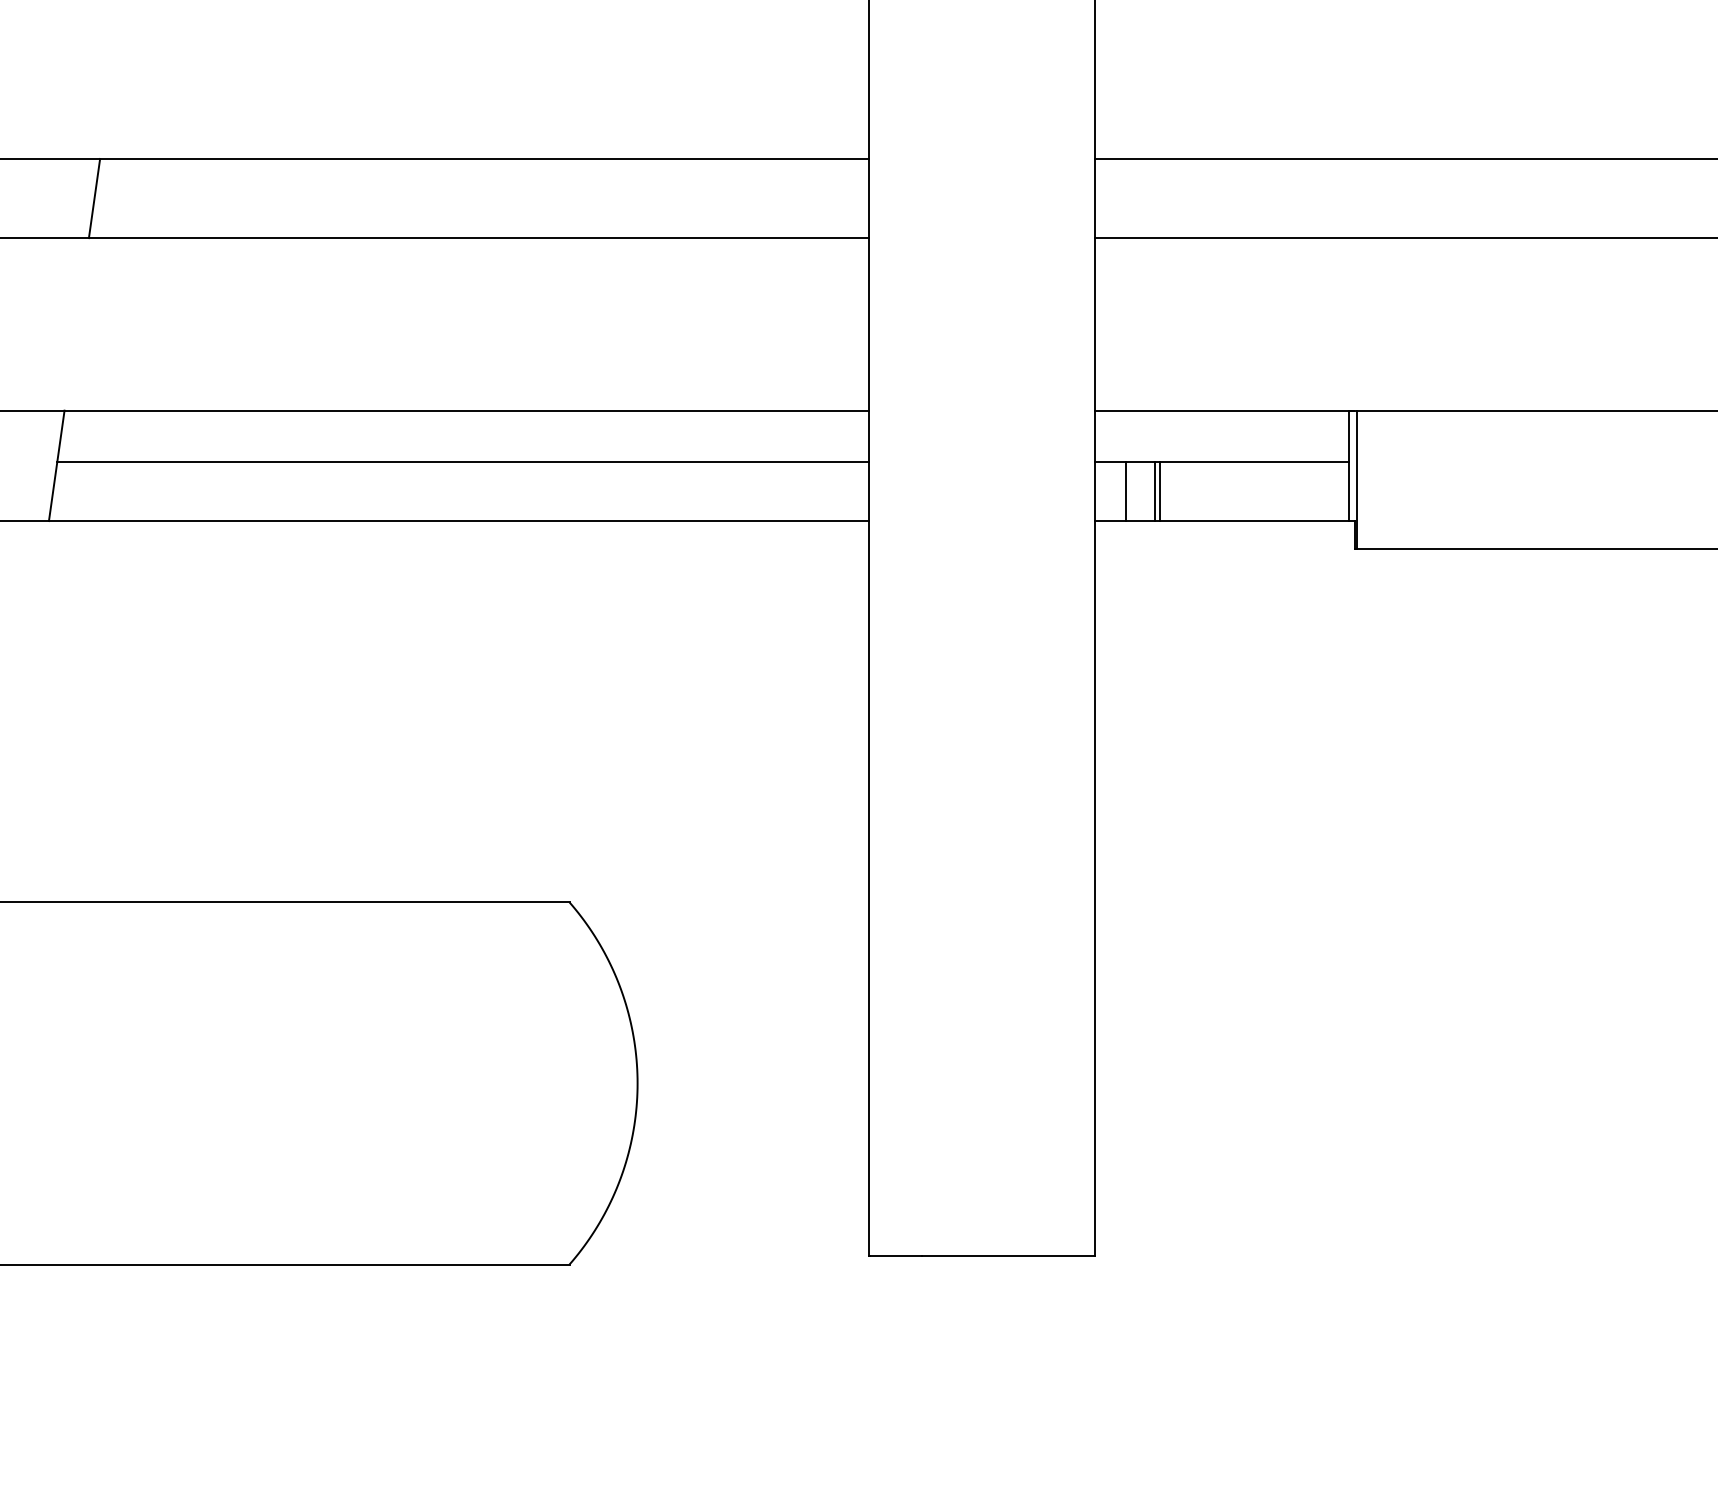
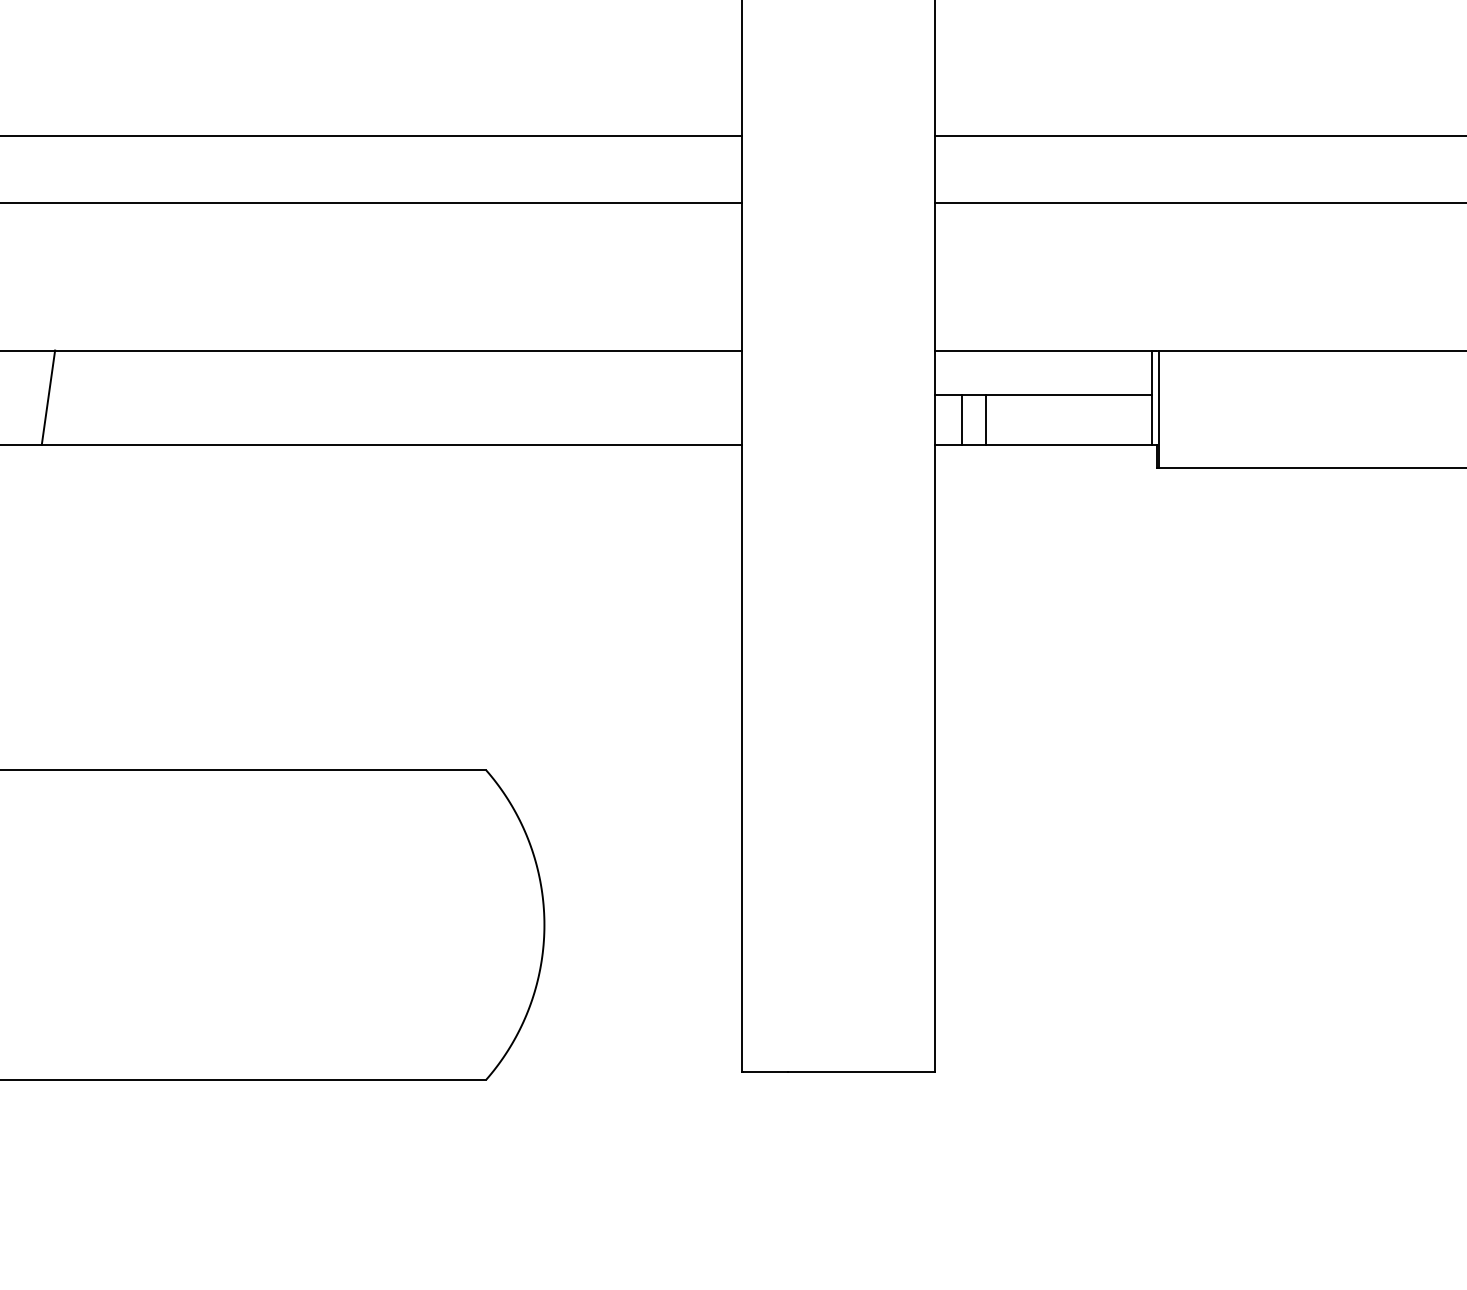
line: (94, 198) -> (80, 169), removed
line: (463, 462) -> (395, 394), removed
line: (1159, 491) -> (990, 419), removed

